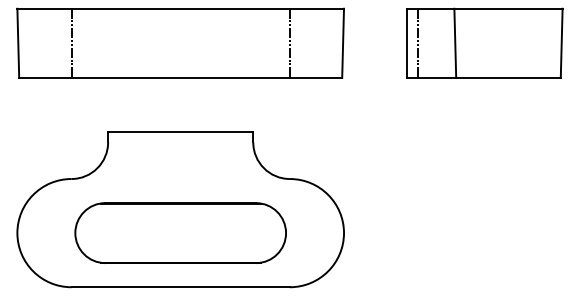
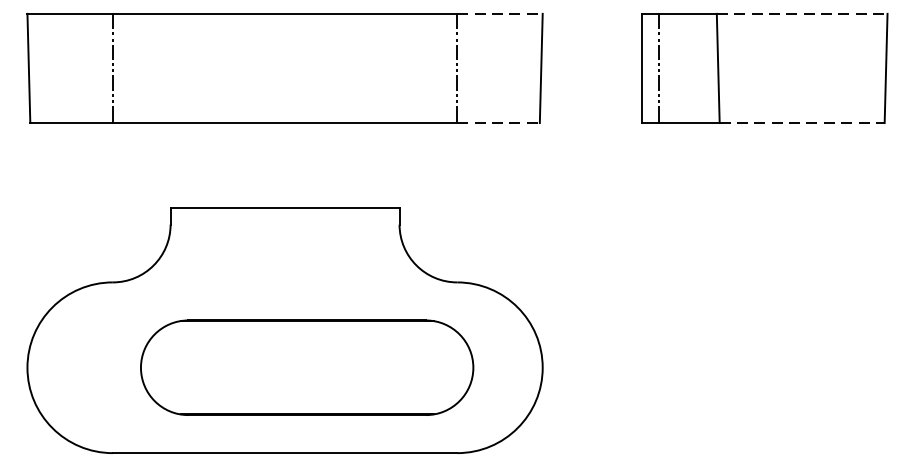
line: (317, 8) -> (500, 13), solid -> dashed
line: (508, 8) -> (802, 13), solid -> dashed
line: (316, 77) -> (499, 122), solid -> dashed
line: (508, 77) -> (802, 122), solid -> dashed
part: (180, 232) -> (306, 366), moved

